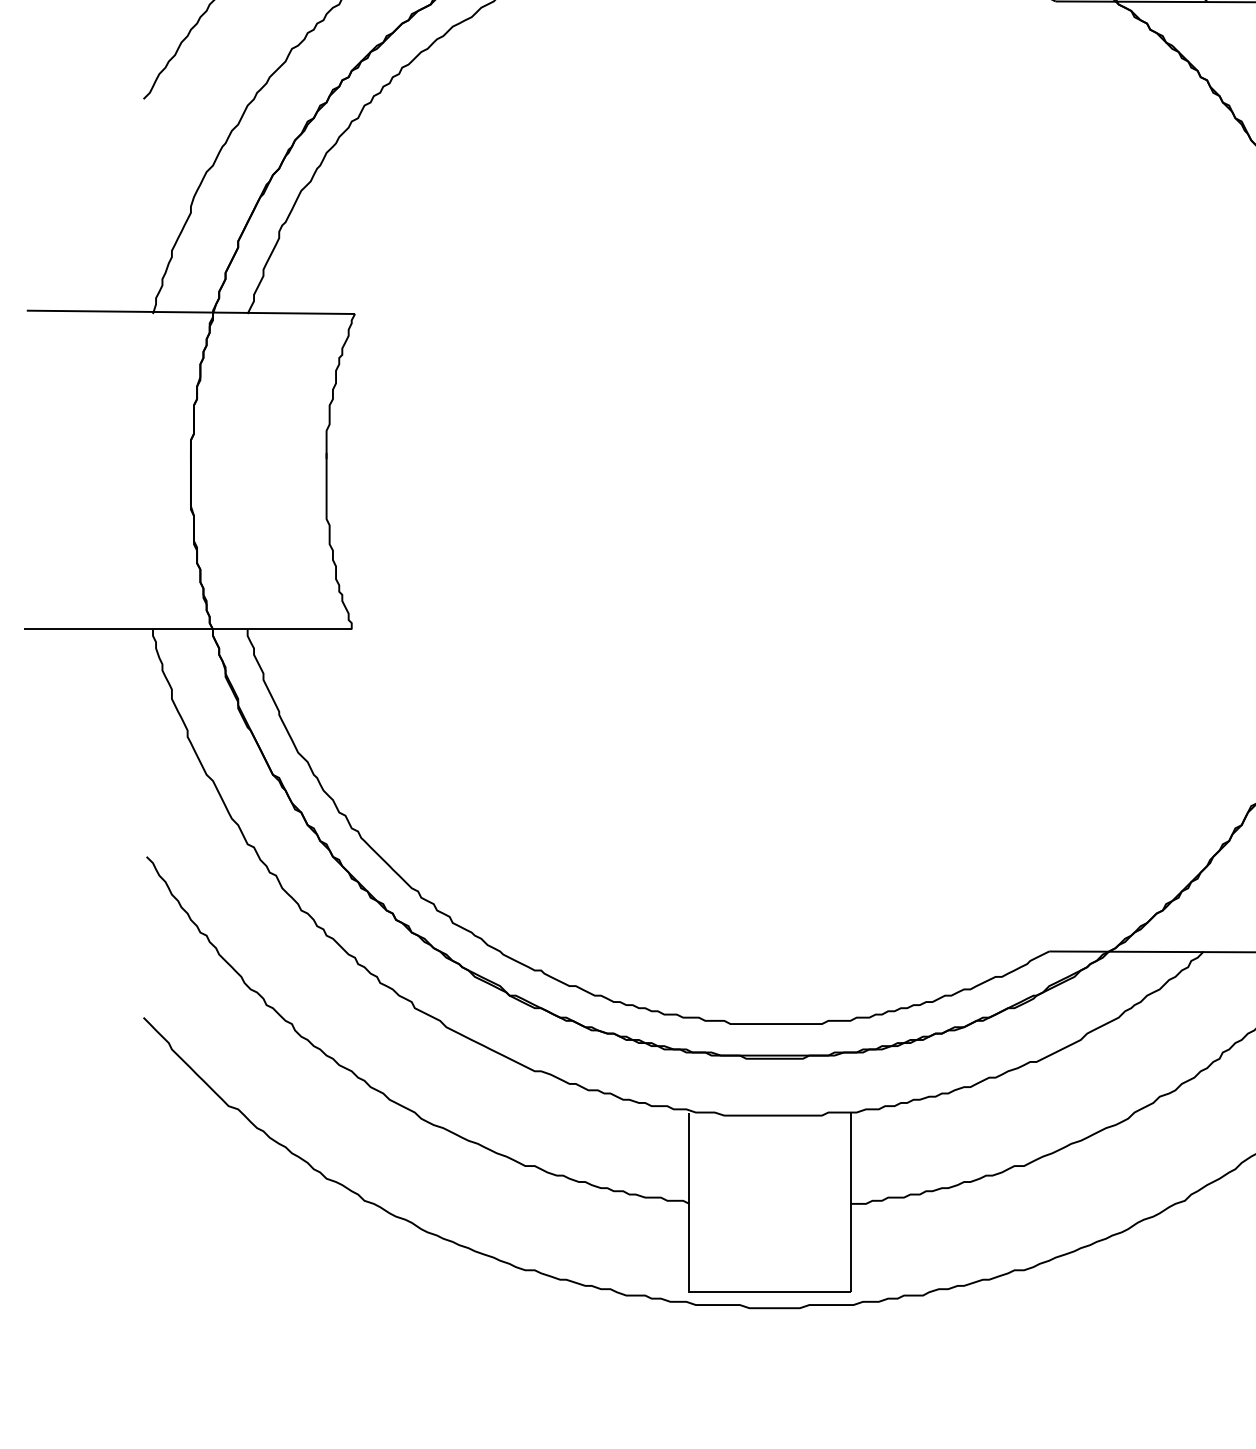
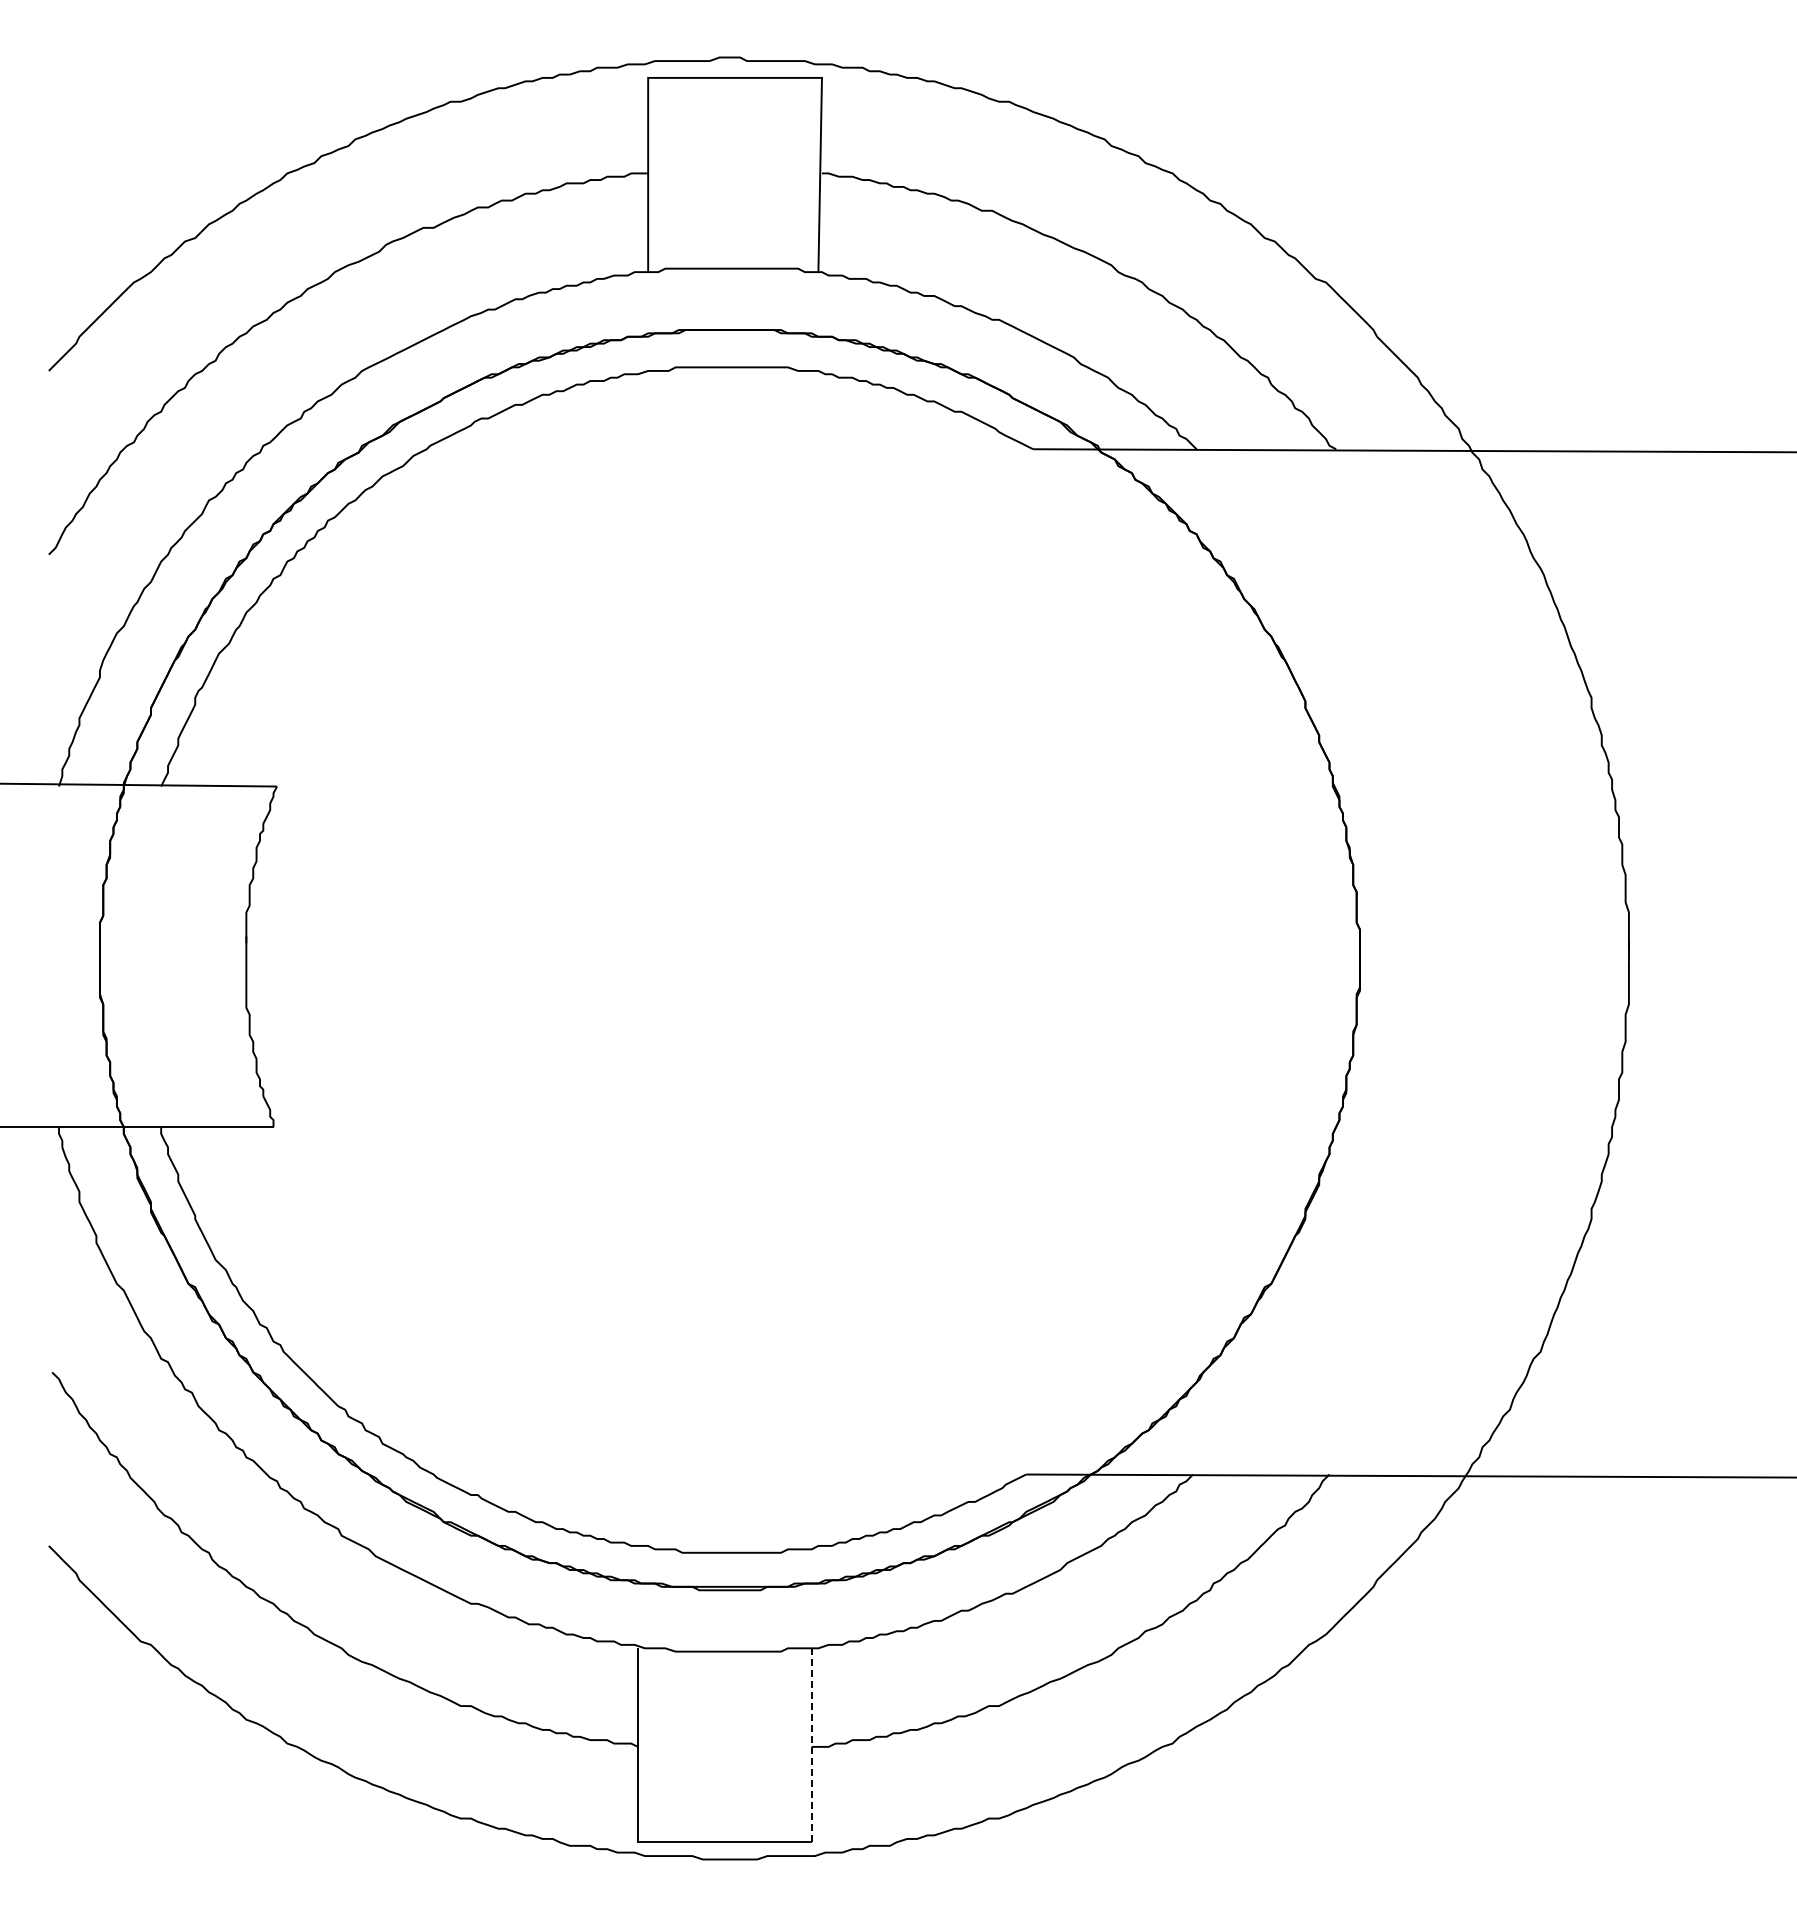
line: (850, 1202) -> (811, 1745), solid -> dashed

